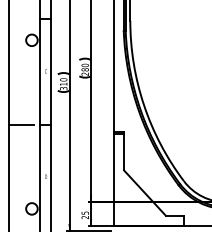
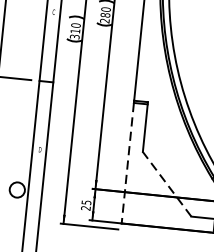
line: (113, 180) -> (127, 163), solid -> dashed
line: (144, 193) -> (166, 184), solid -> dashed

